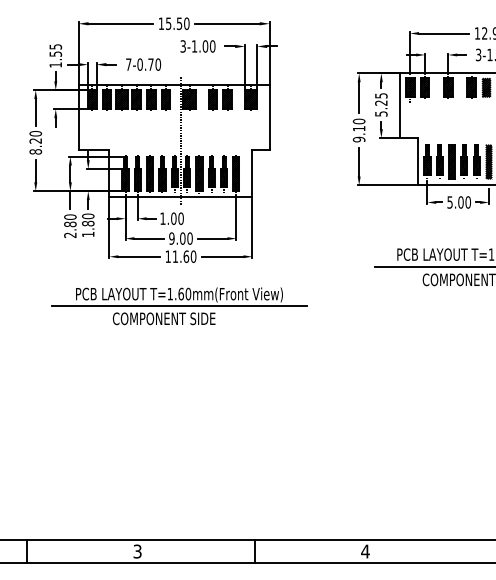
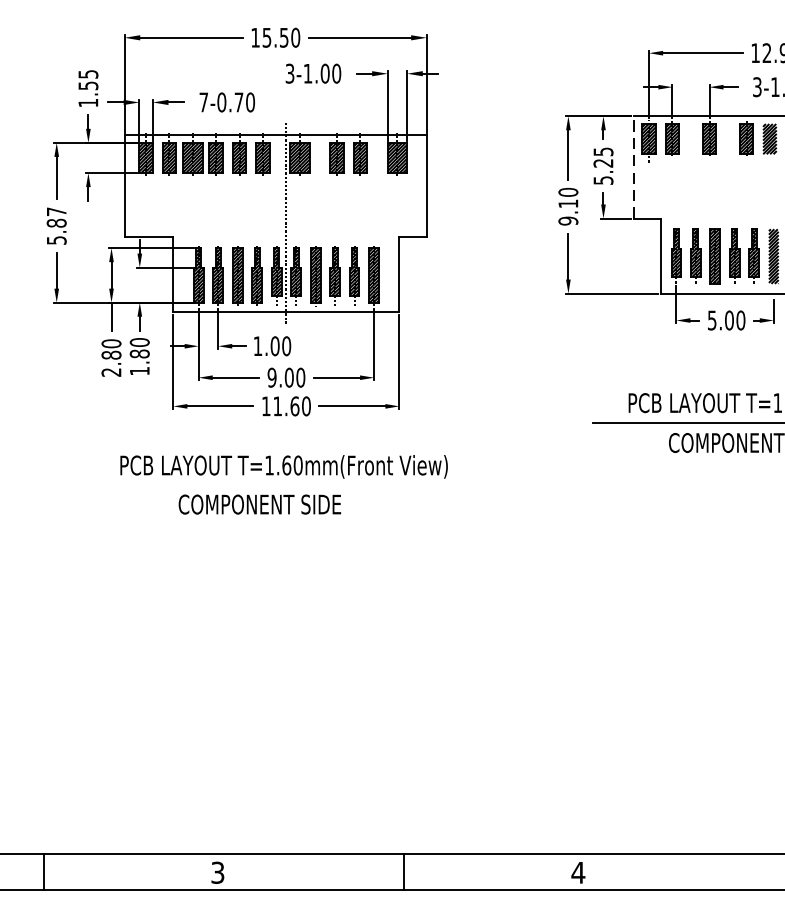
line: (400, 105) -> (633, 167), solid -> dashed
text: (35, 142) -> (56, 225), 8.20 -> 5.87
line: (179, 306) -> (284, 485), removed

